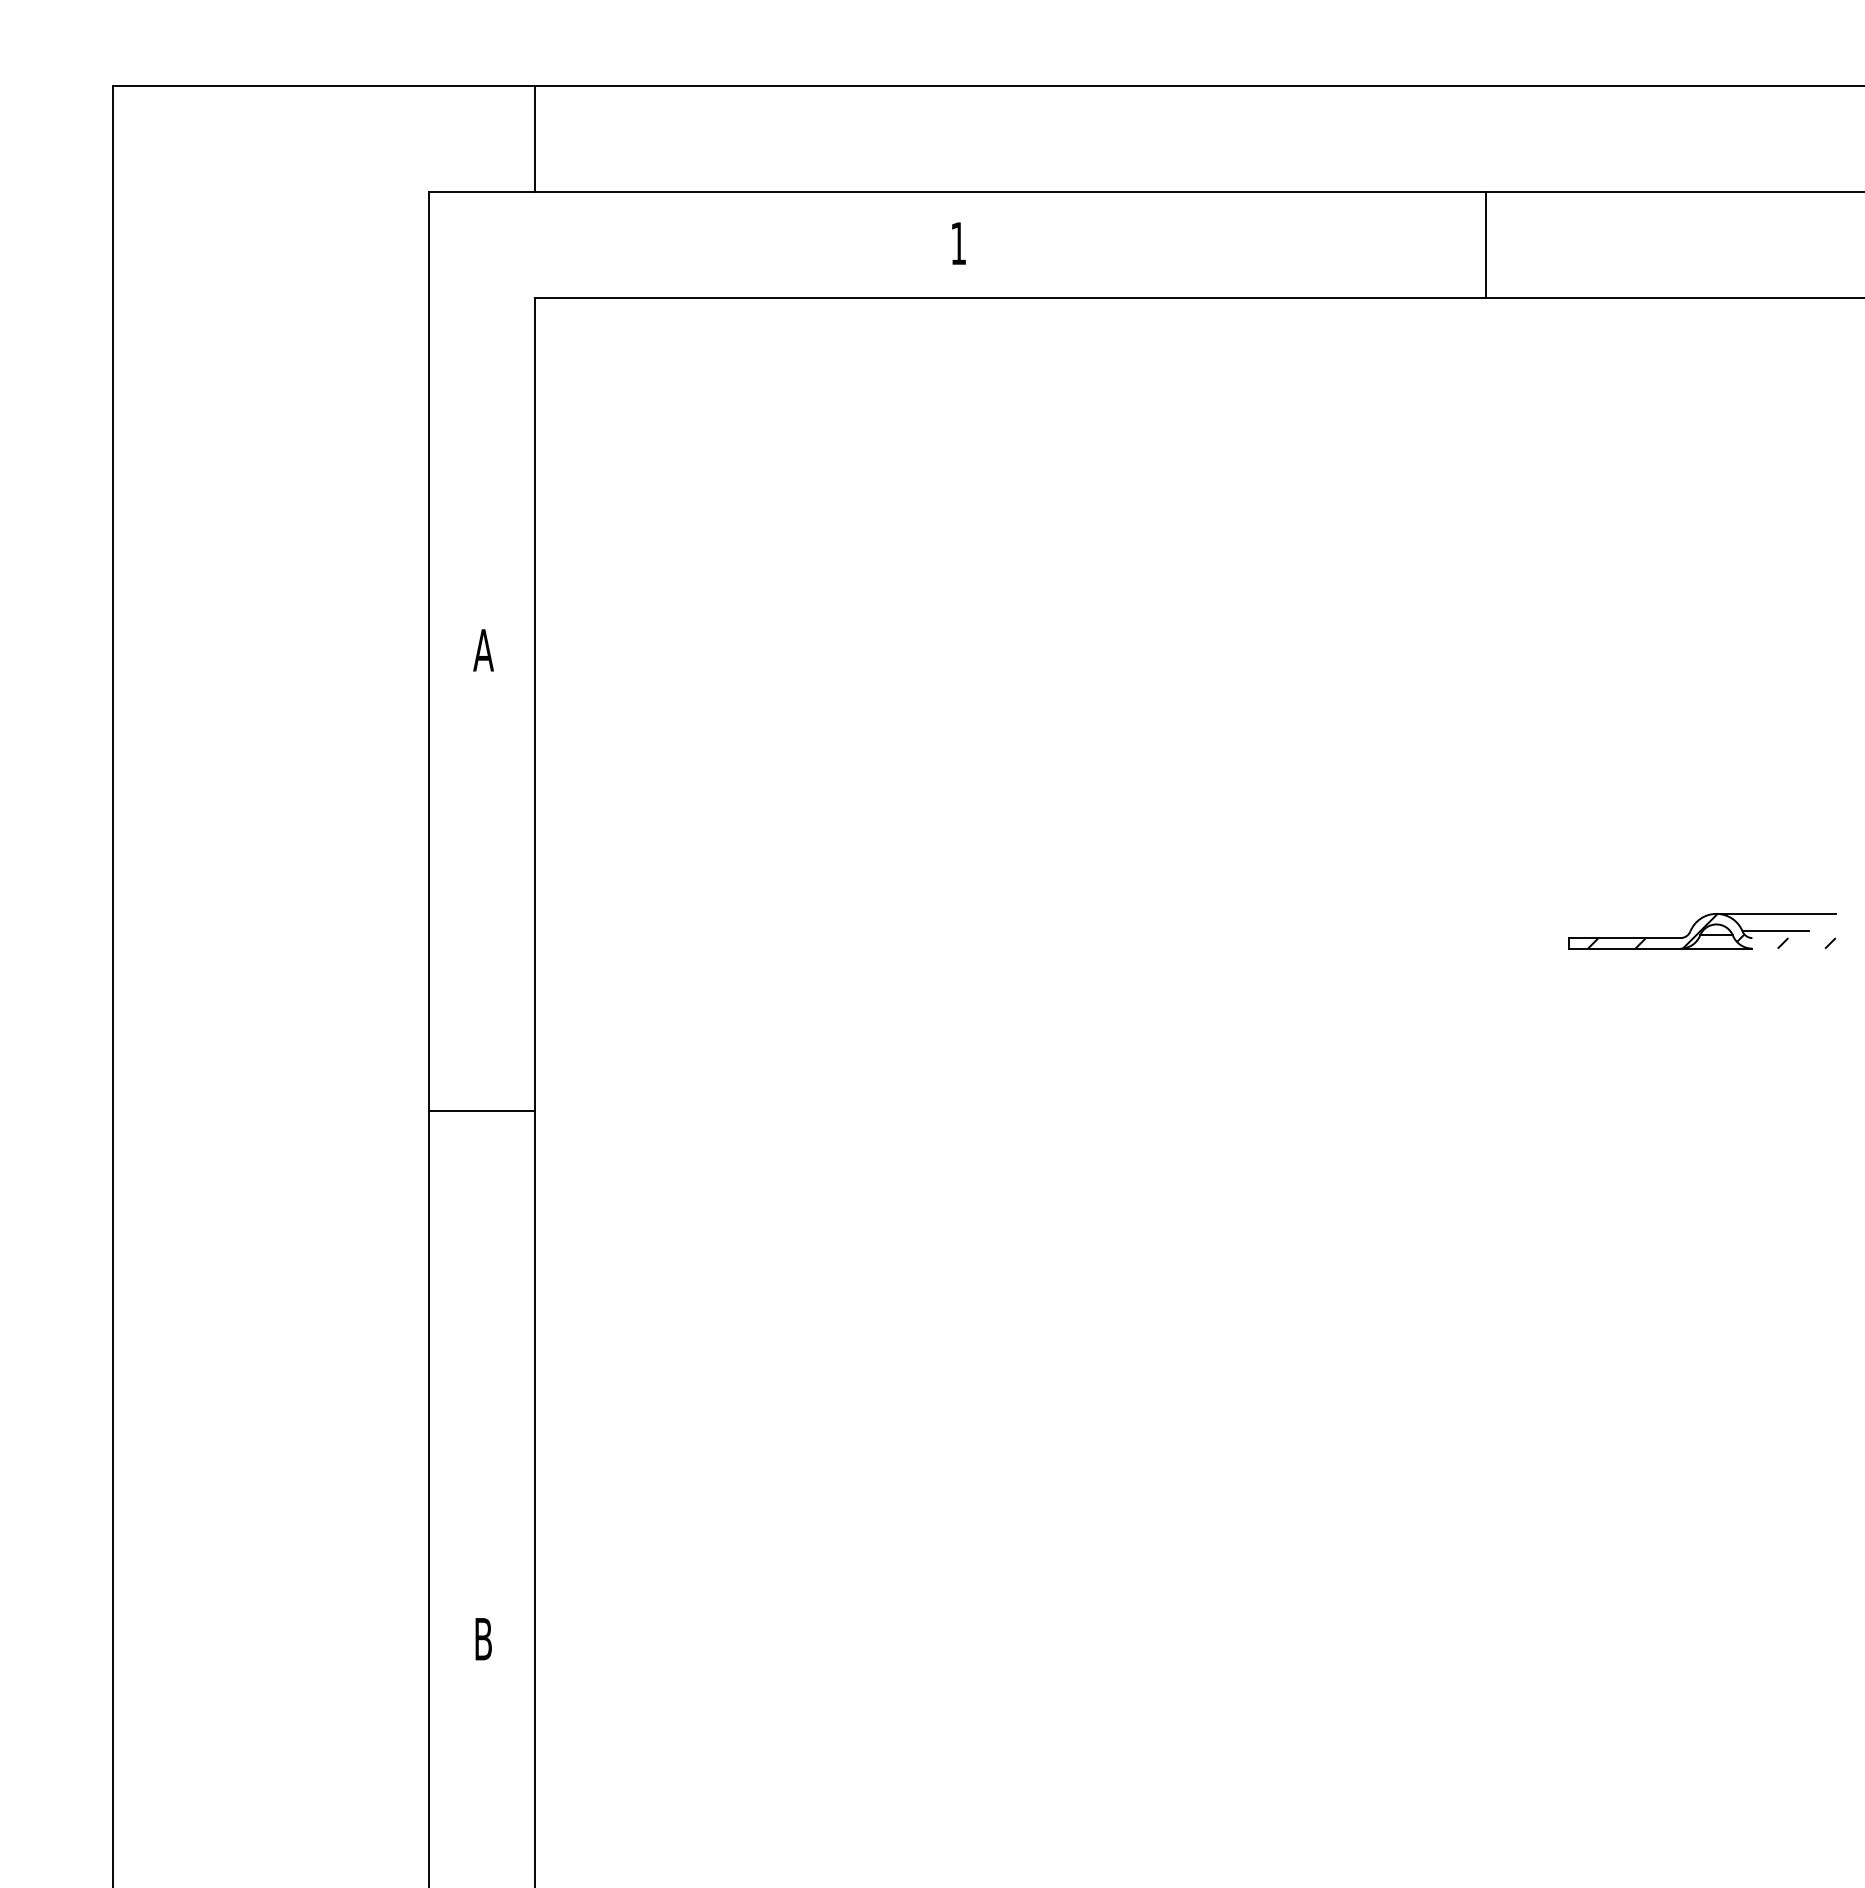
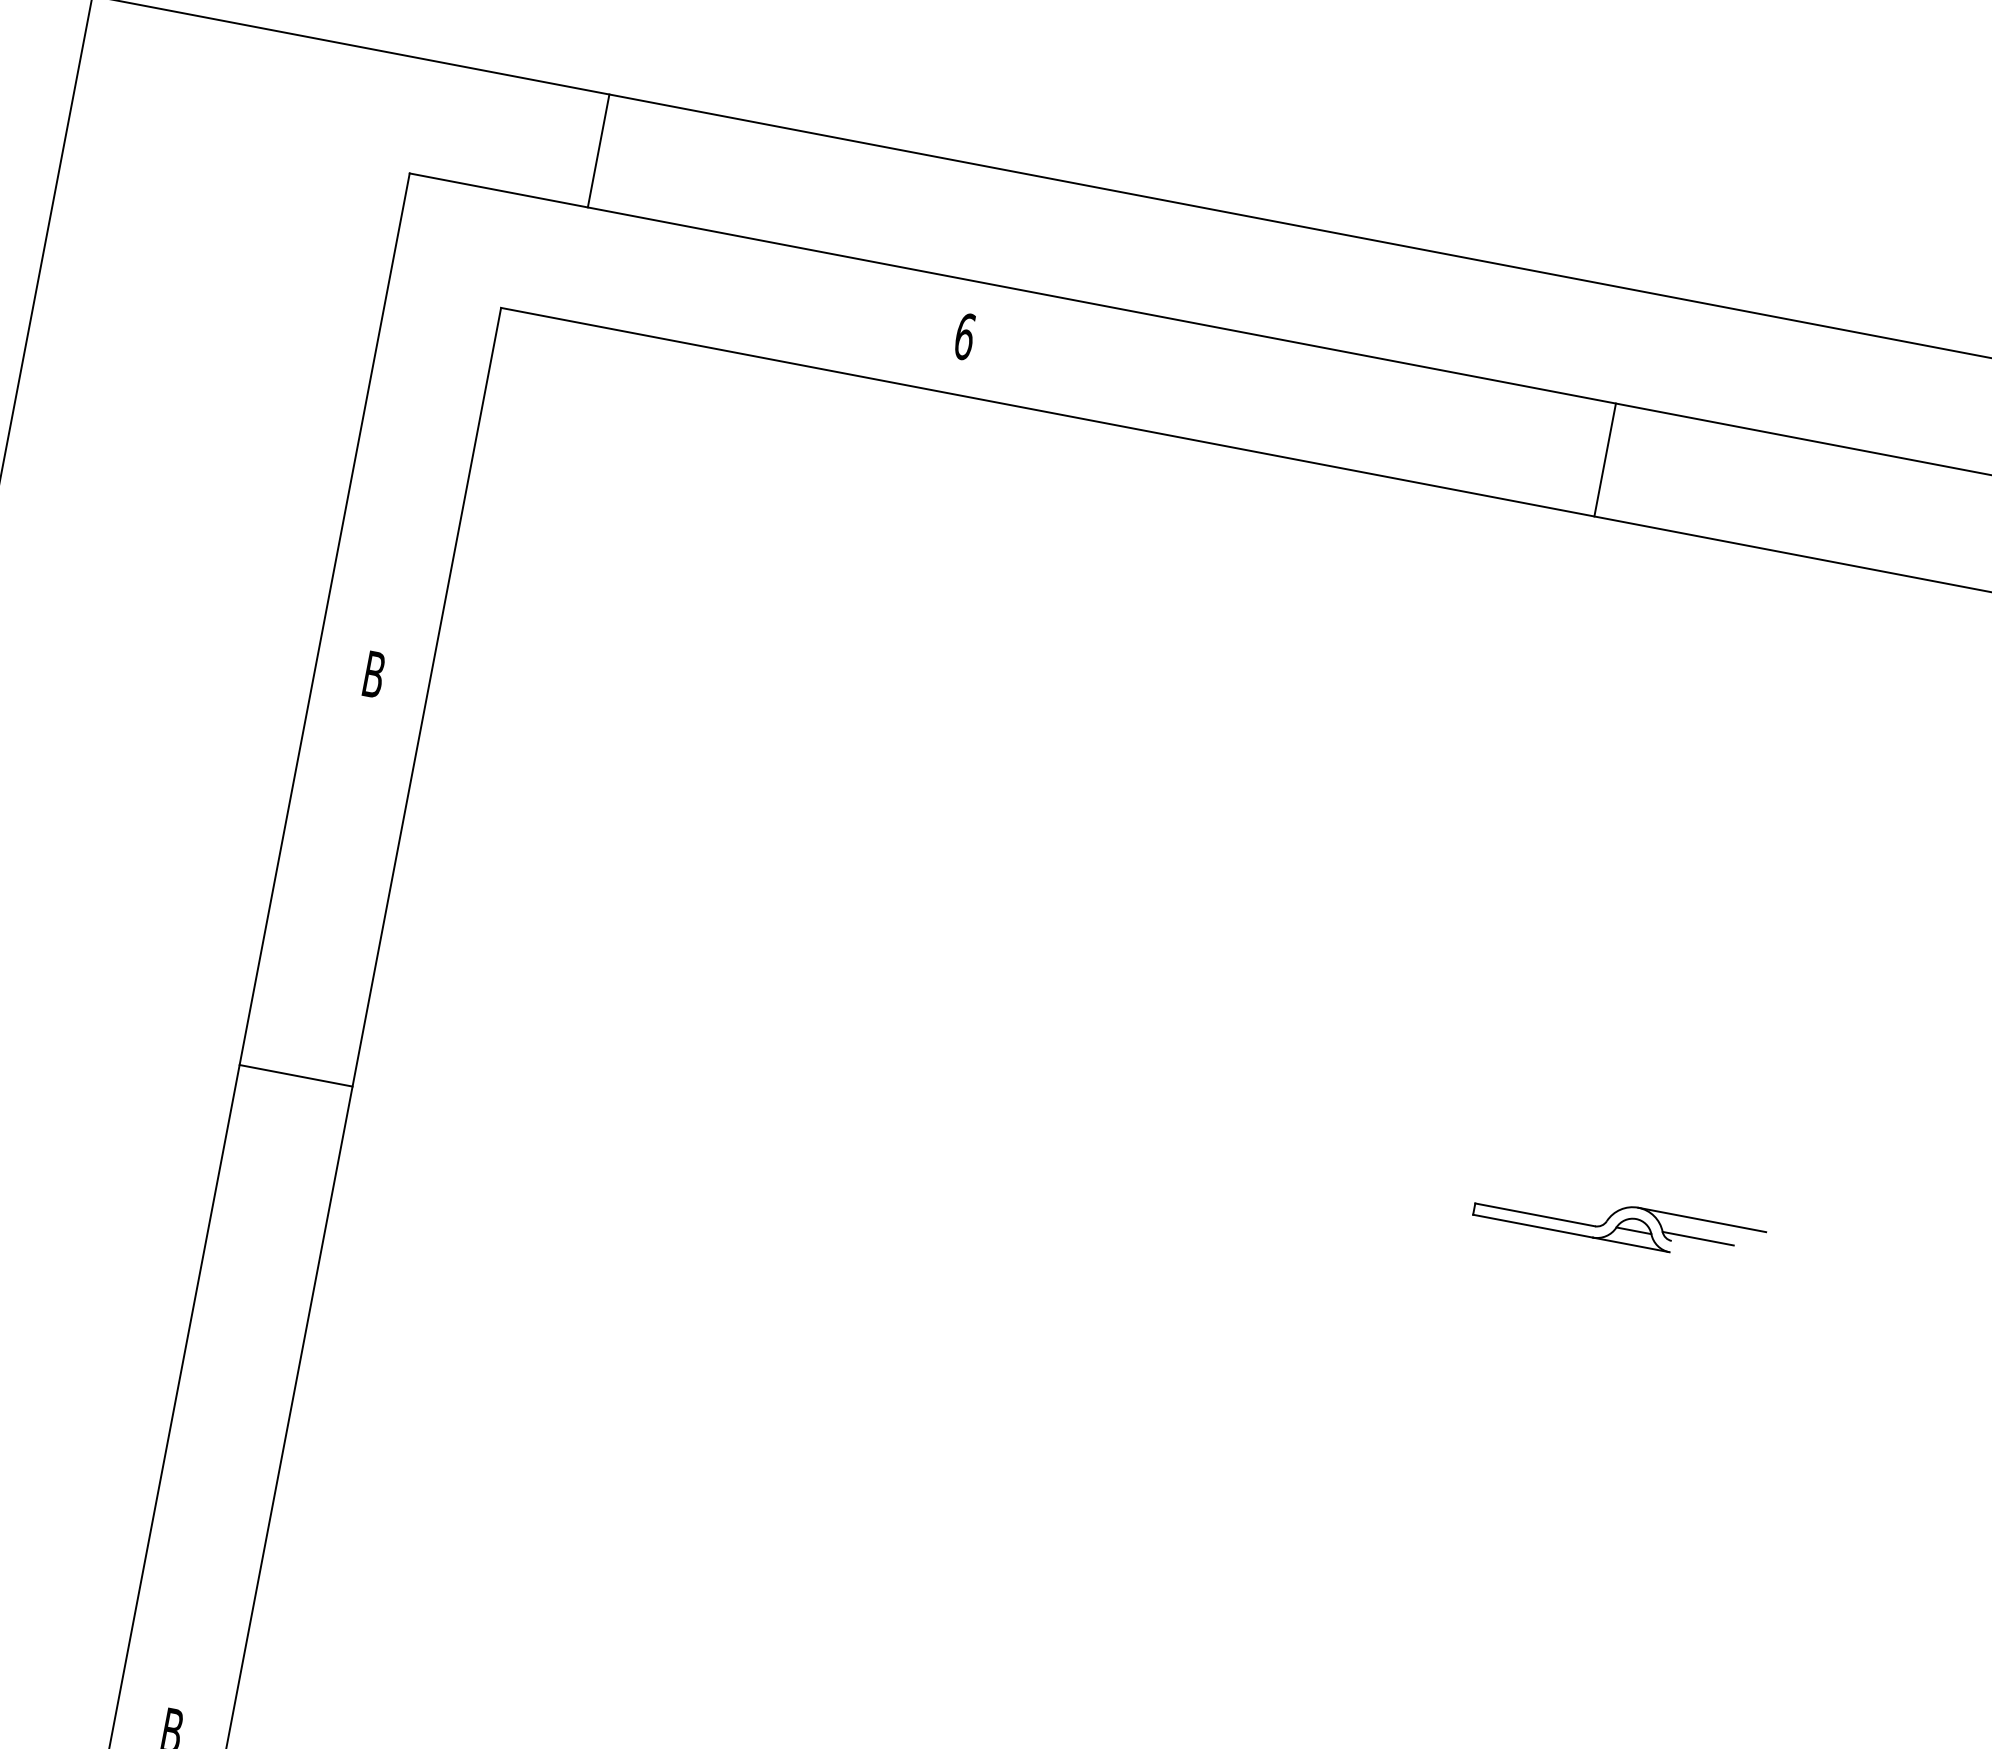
line: (535, 138) -> (599, 150), moved
text: (958, 243) -> (964, 336), 1 -> 6
line: (1485, 244) -> (1604, 459), moved
text: (483, 650) -> (373, 674), A -> B
hatch: (1711, 930) -> (1629, 1224), removed
line: (482, 1110) -> (296, 1075), moved

